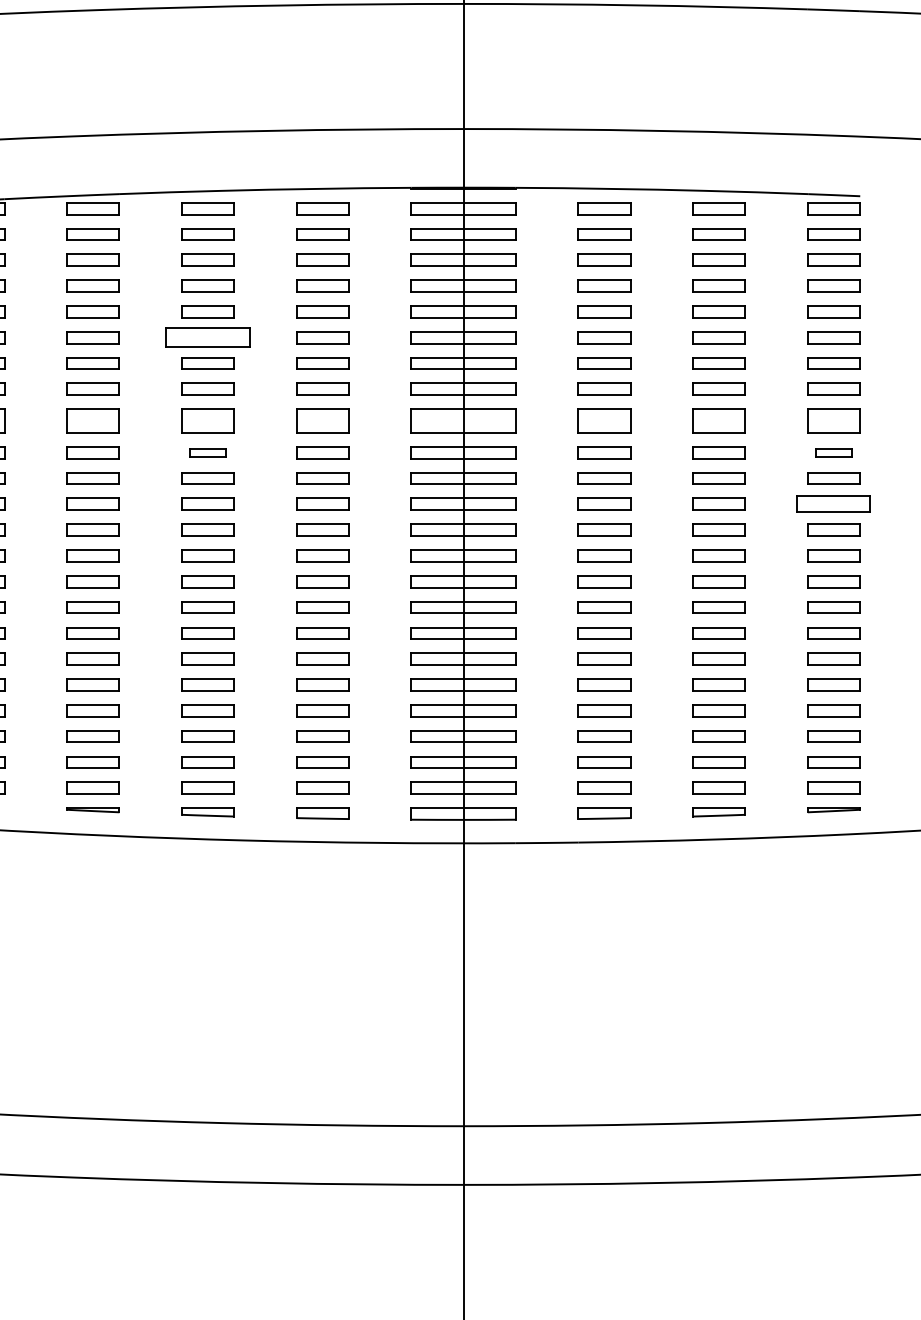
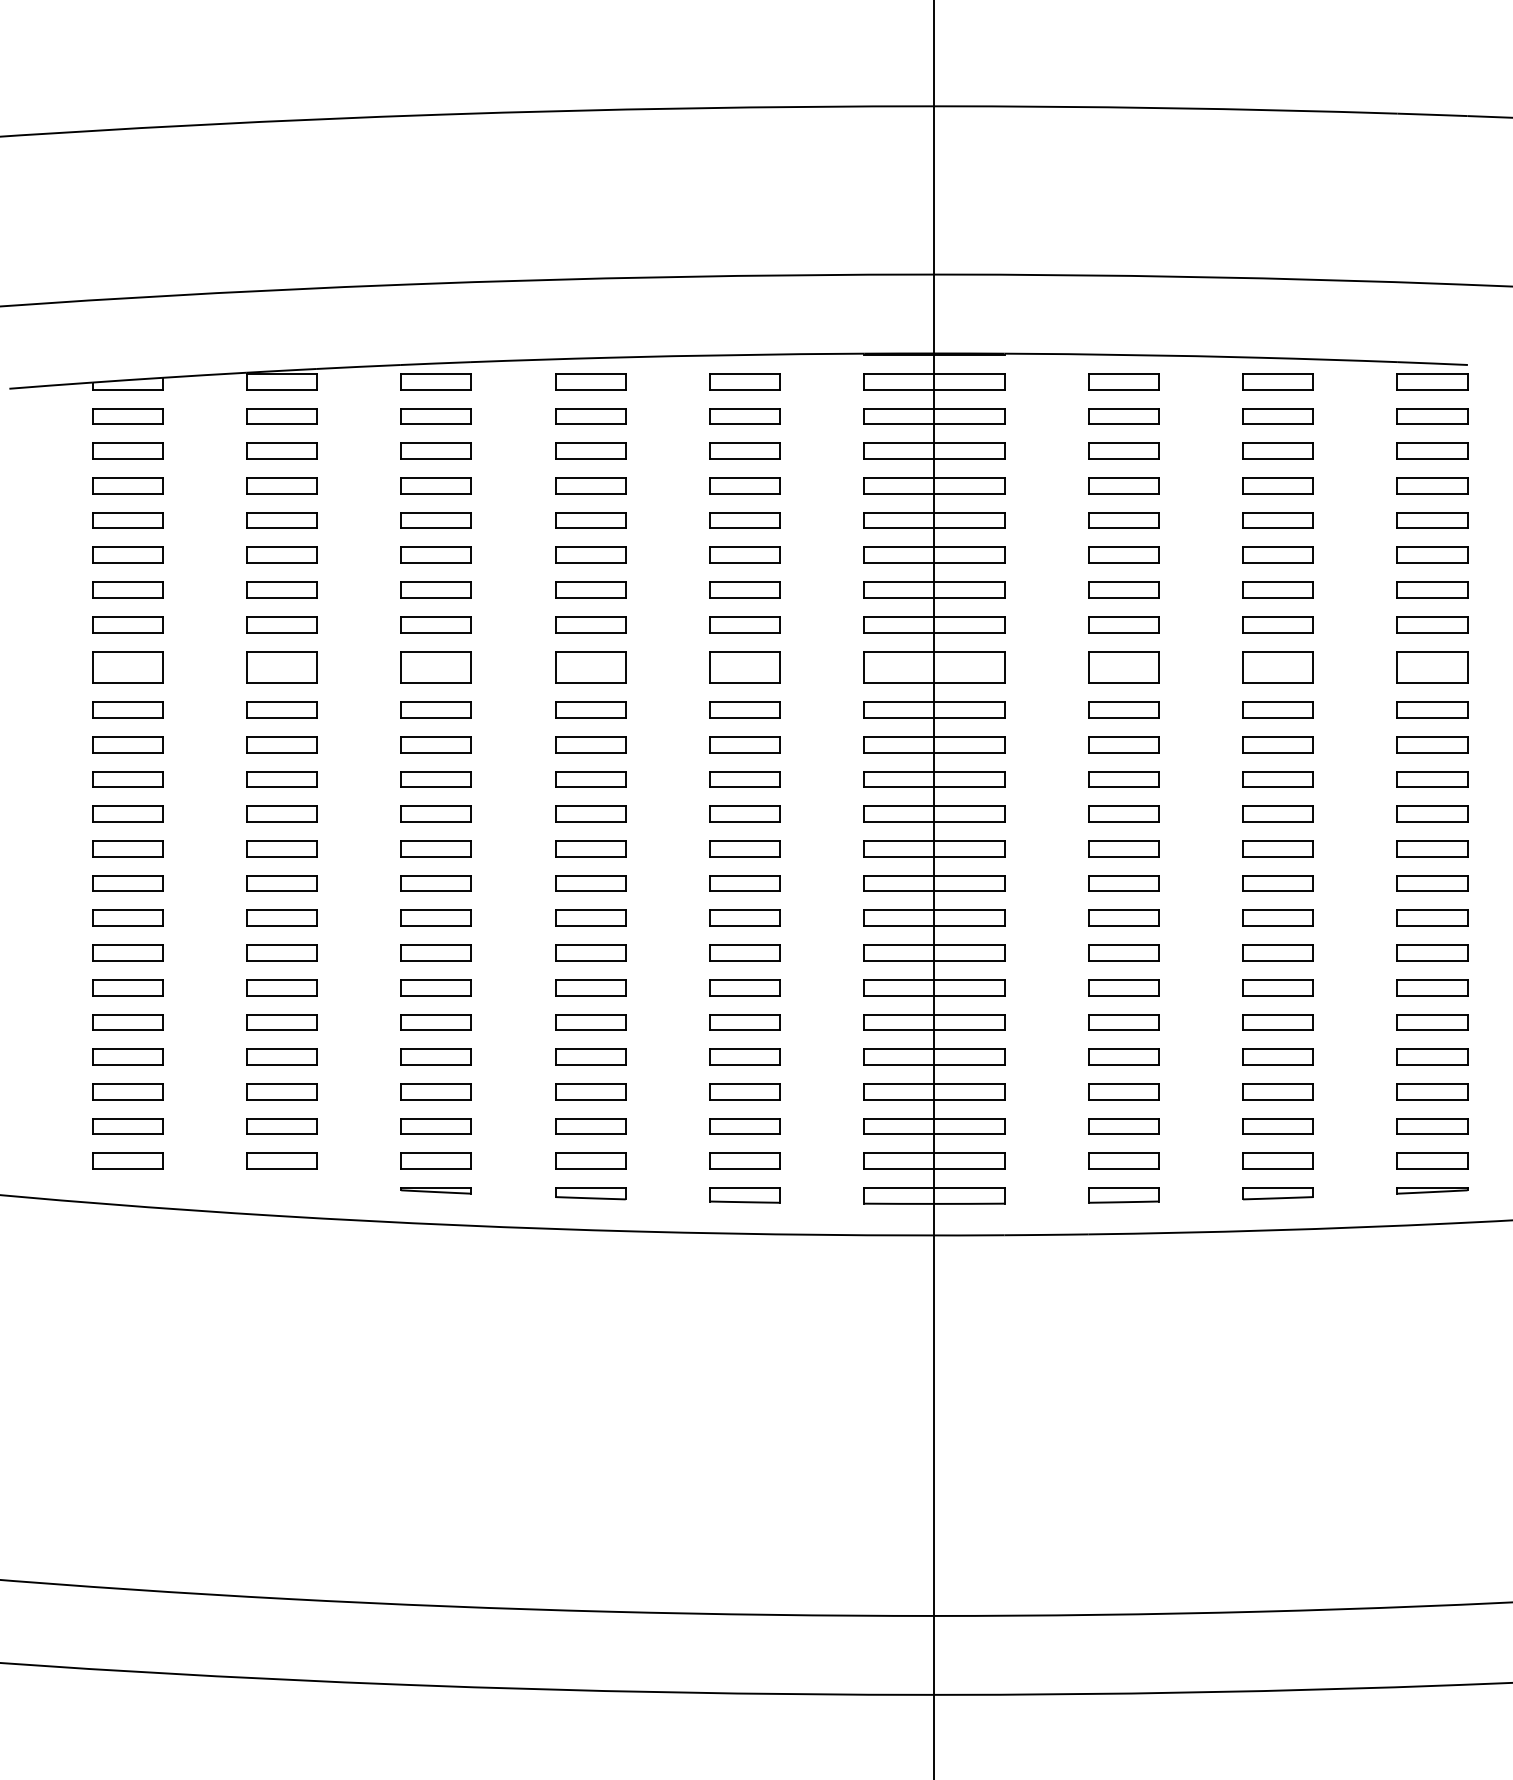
part: (207, 337) -> (590, 554), size x0.62
part: (207, 452) -> (590, 709), size x1.43
part: (833, 452) -> (1432, 709), size x1.43
part: (833, 504) -> (1432, 779), size x0.71

